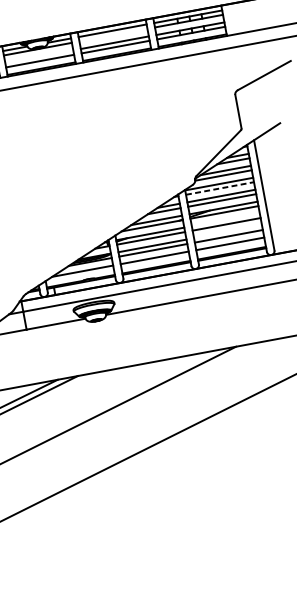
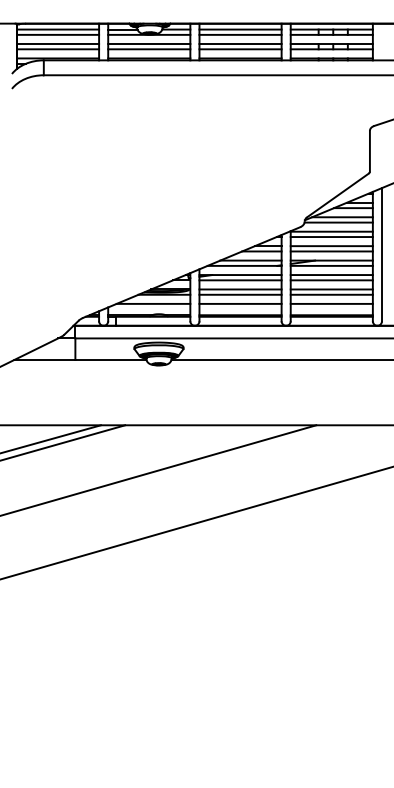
line: (113, 34) -> (240, 34), added
line: (39, 57) -> (149, 44), added
line: (220, 188) -> (332, 237), dashed -> solid
line: (225, 220) -> (331, 275), added
line: (227, 231) -> (331, 289), added

